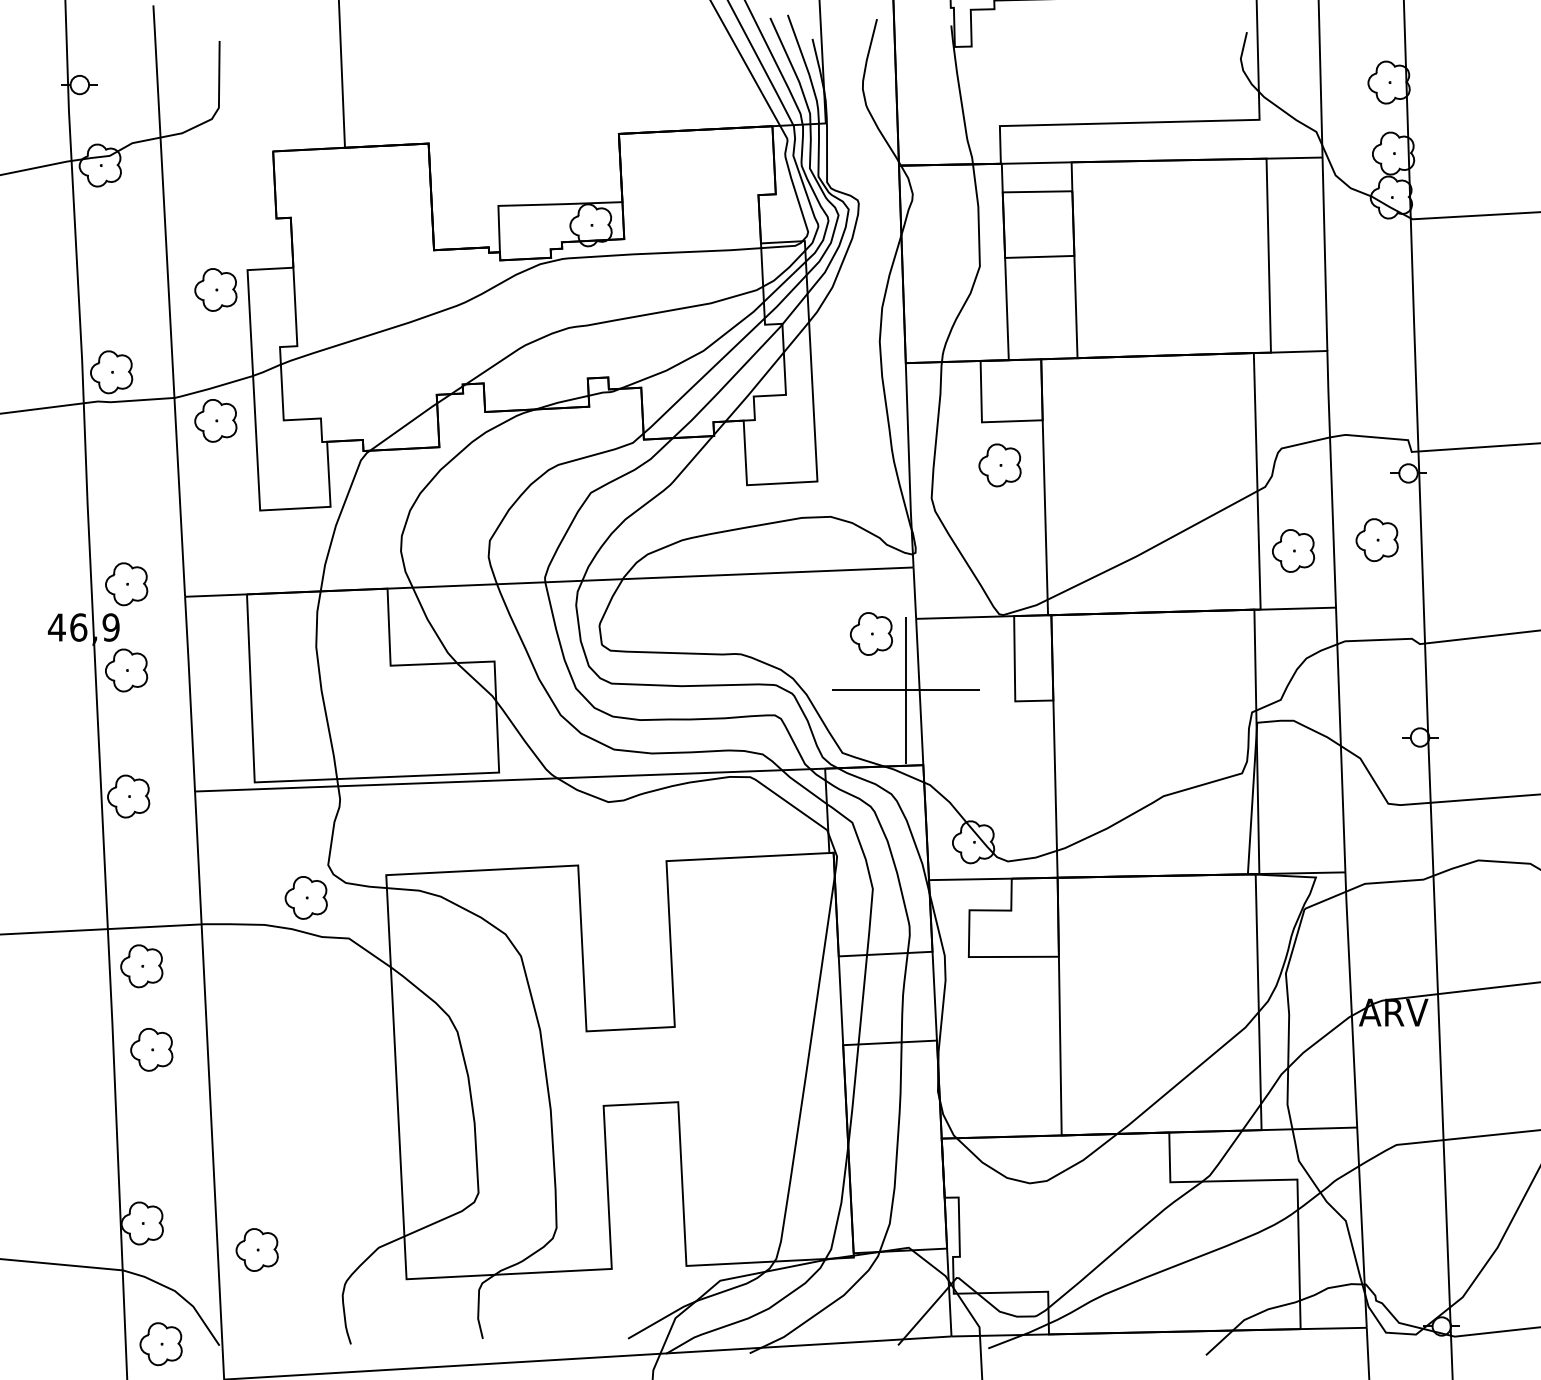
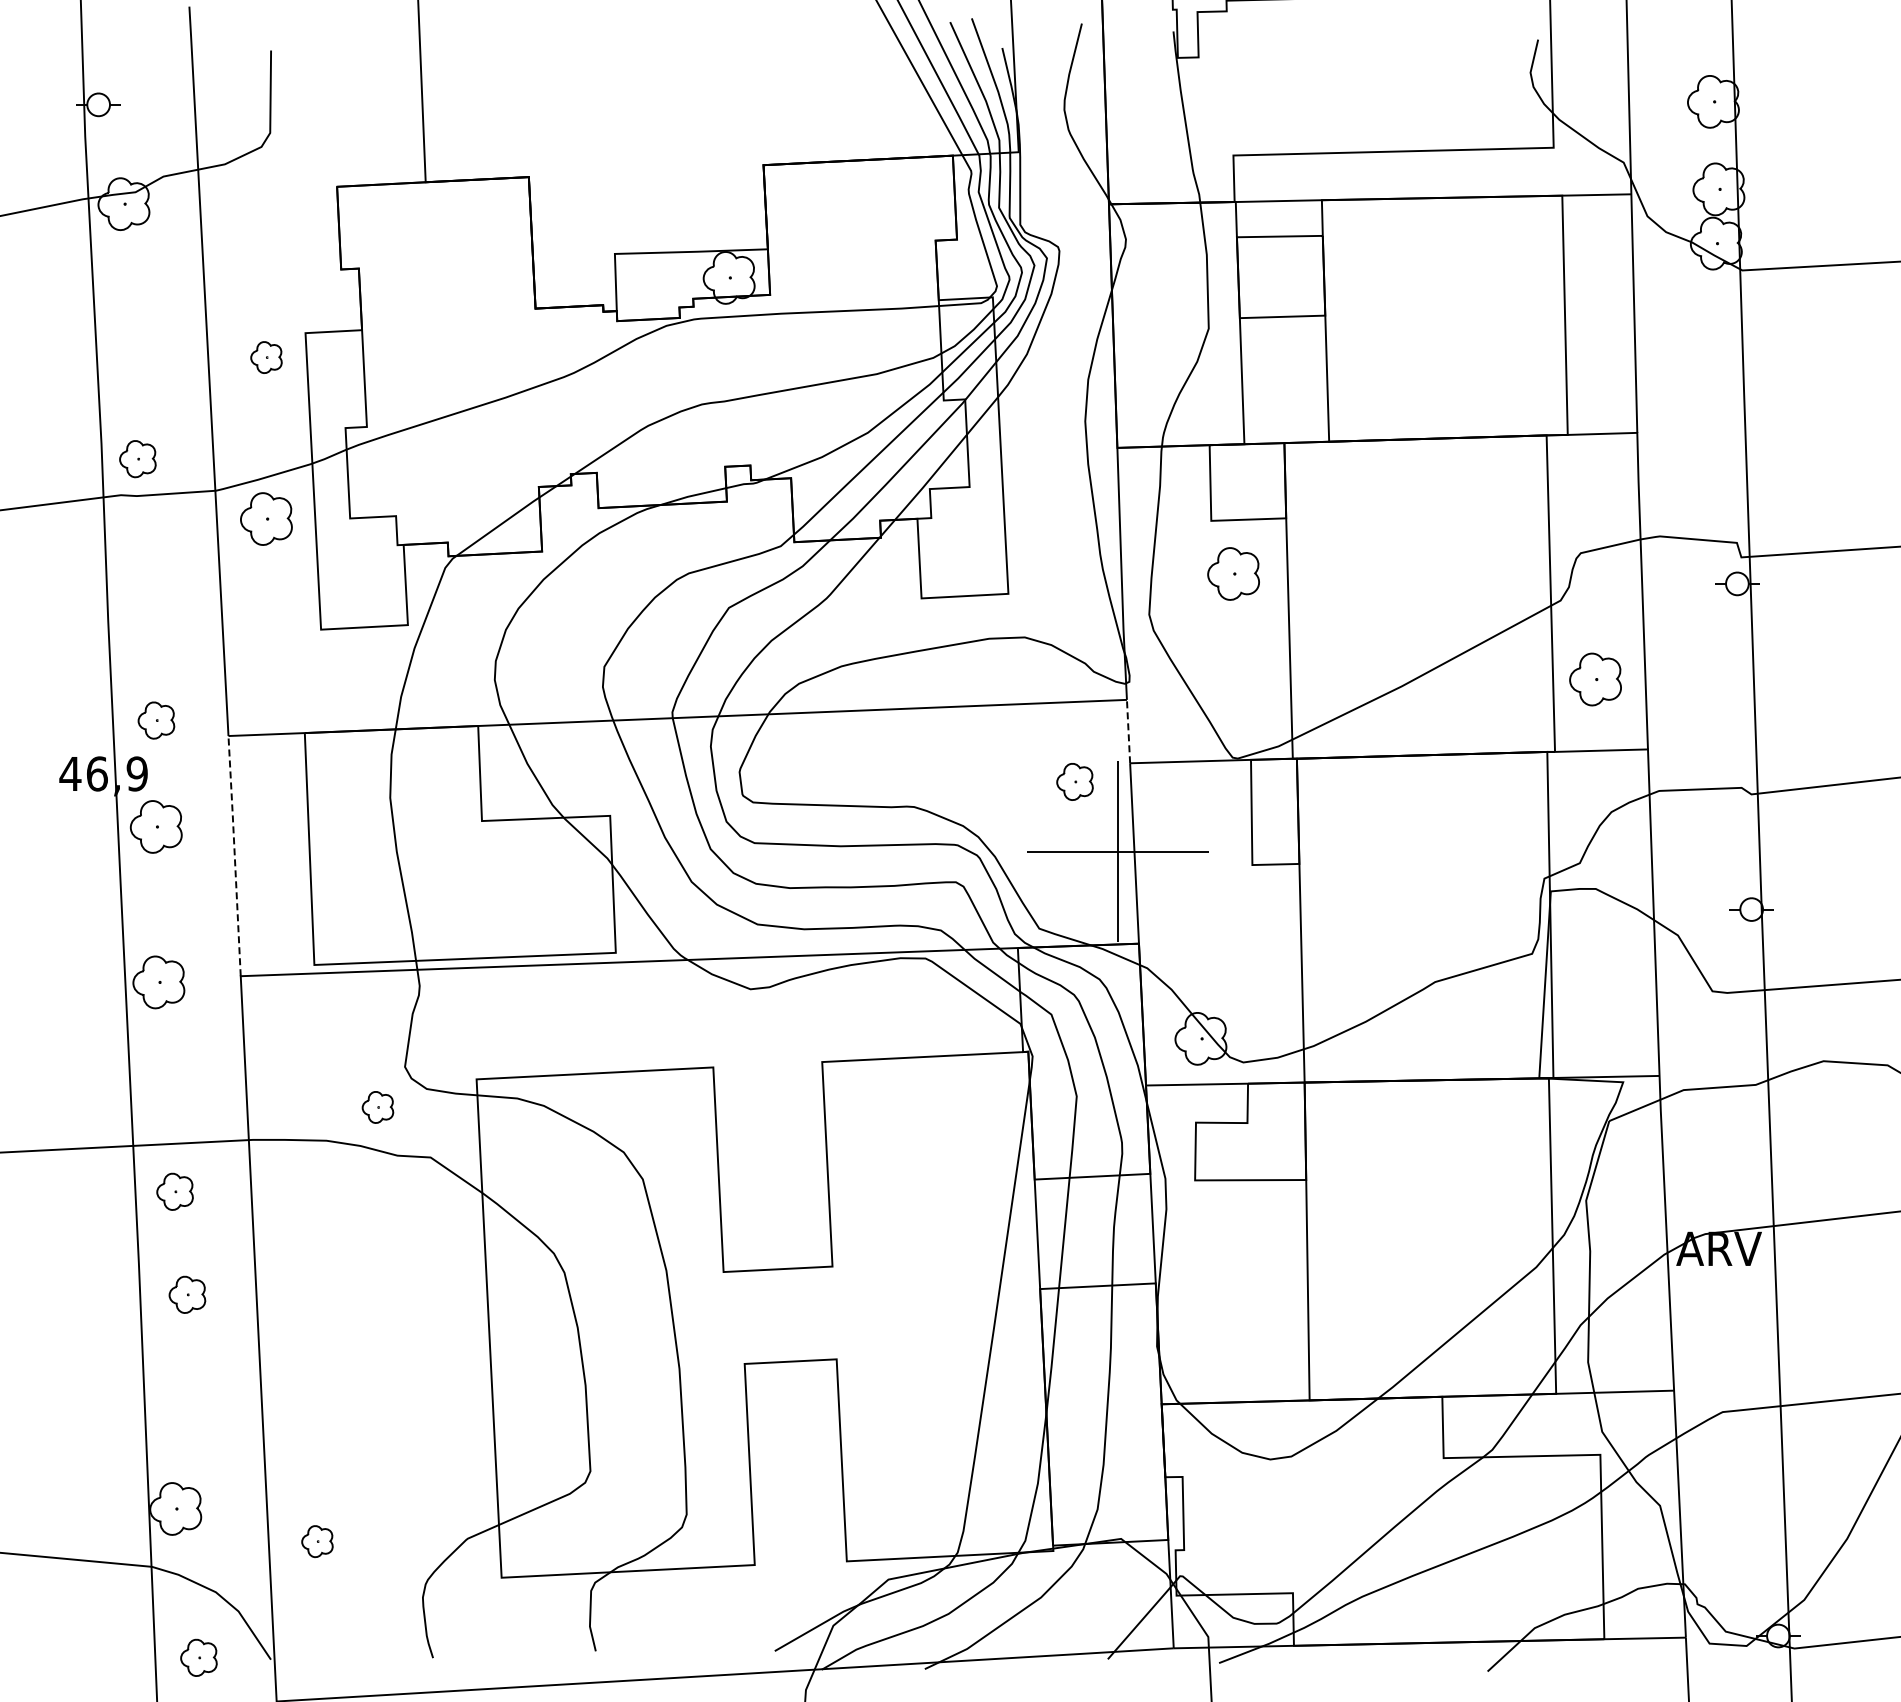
part: (215, 289) -> (266, 357), size x0.6
part: (111, 371) -> (137, 458), size x0.7
part: (1376, 539) -> (1698, 665), removed
part: (126, 584) -> (156, 720), size x0.7
line: (914, 593) -> (1128, 731), solid -> dashed
part: (871, 633) -> (1074, 781), size x0.7
line: (189, 692) -> (234, 854), solid -> dashed
part: (305, 897) -> (377, 1107), size x0.6
part: (141, 966) -> (174, 1191), size x0.7
part: (151, 1049) -> (187, 1294), size x0.7
part: (257, 1249) -> (317, 1541), size x0.6
part: (160, 1343) -> (198, 1657), size x0.7

